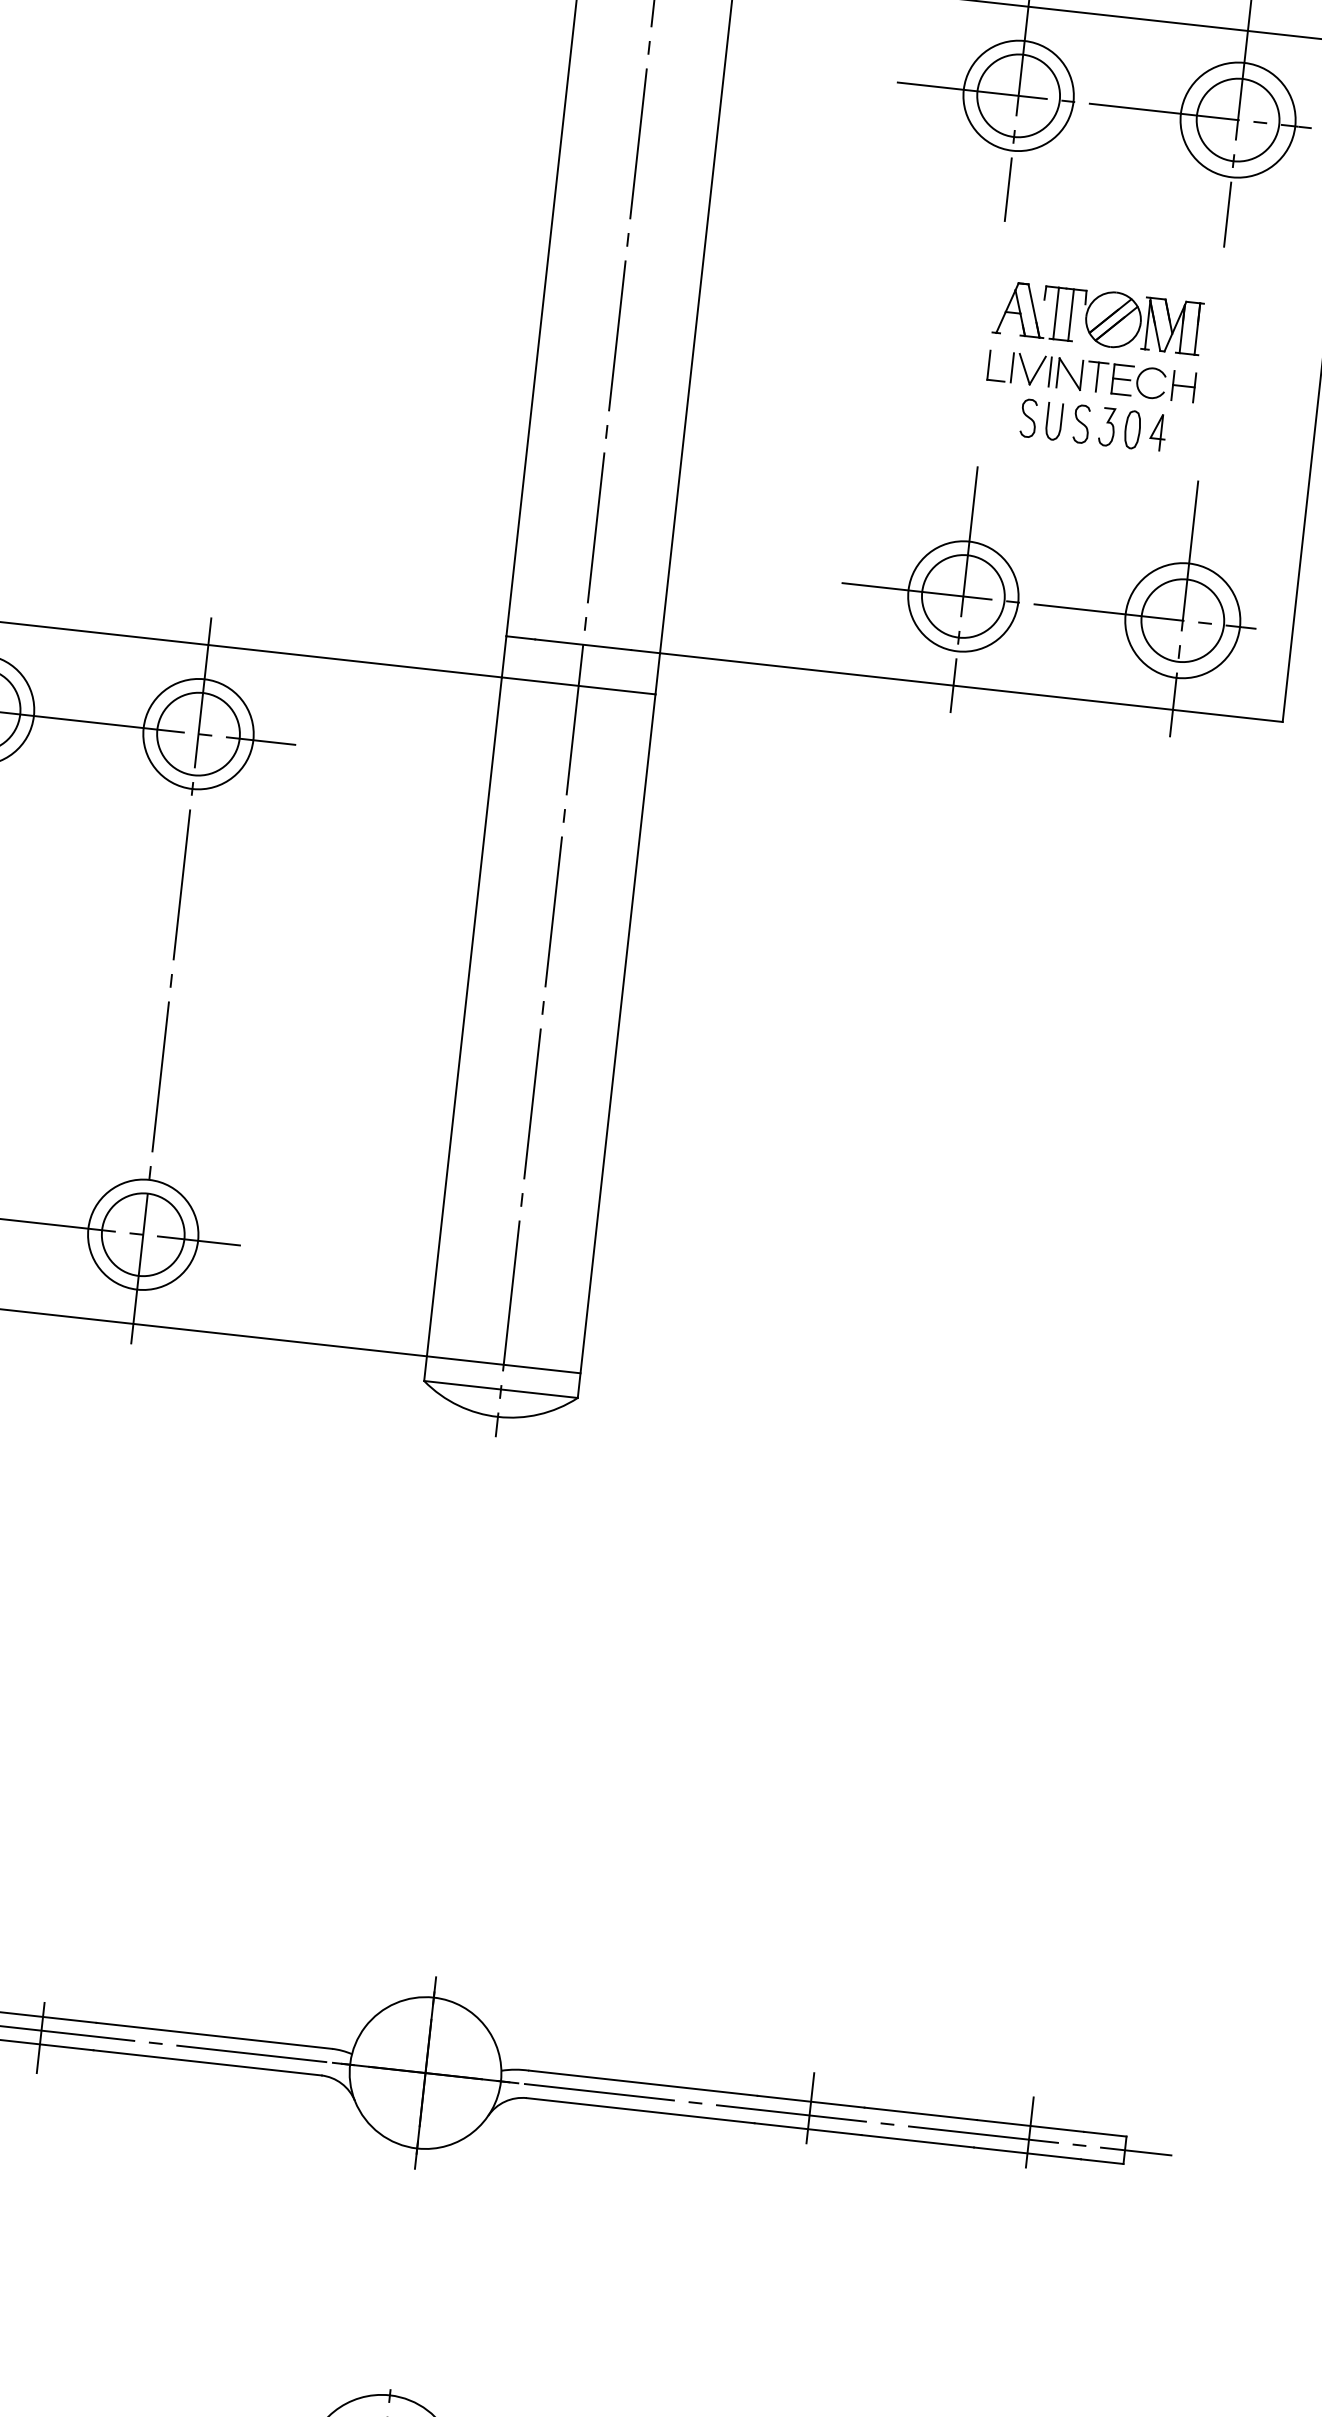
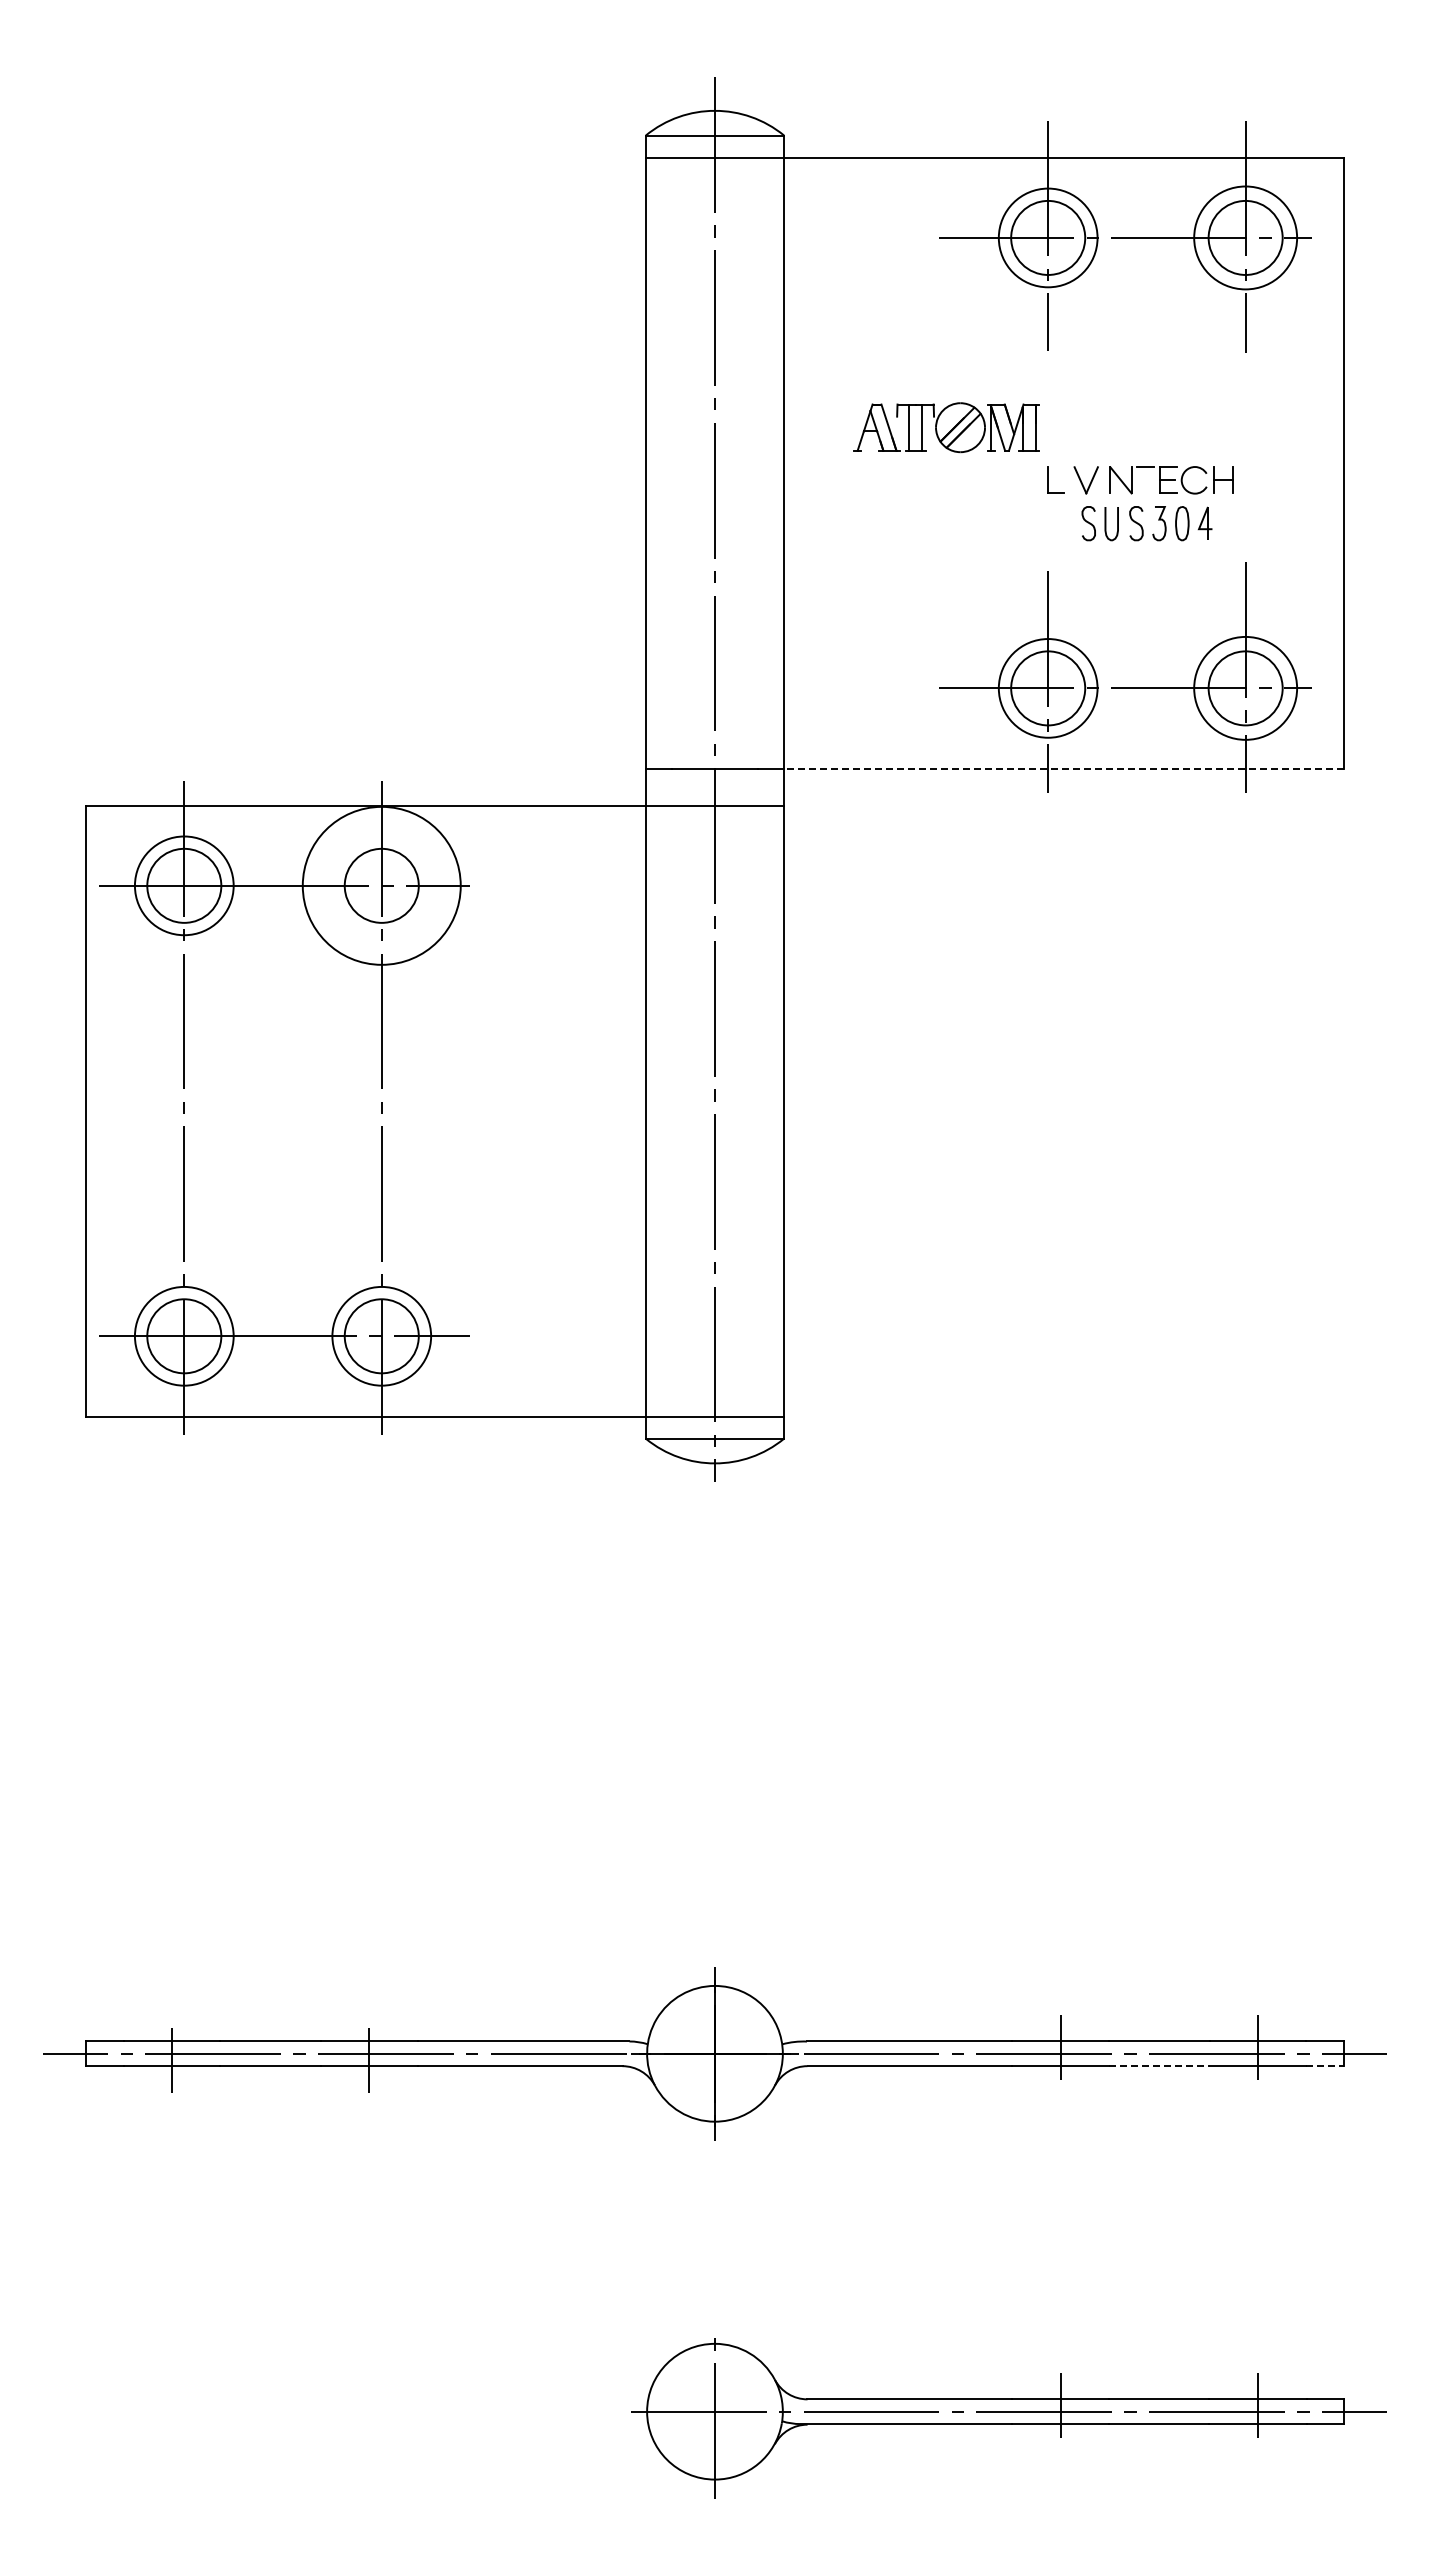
part: (1097, 317) -> (946, 427), moved
line: (1012, 368) -> (1069, 480), removed
line: (1050, 372) -> (1103, 480), removed
line: (1097, 377) -> (1145, 480), removed
line: (970, 687) -> (1063, 768), solid -> dashed
circle: (198, 733) -> (381, 885), size x1.6
line: (917, 2141) -> (1159, 2066), solid -> dashed
line: (1102, 2162) -> (1325, 2066), solid -> dashed

